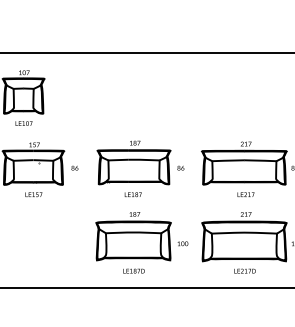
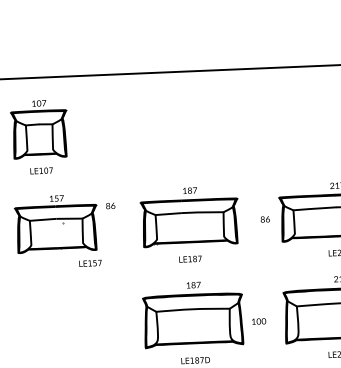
text: (74, 167) -> (110, 205), moved
text: (180, 167) -> (264, 218), moved
text: (33, 194) -> (89, 263), moved

